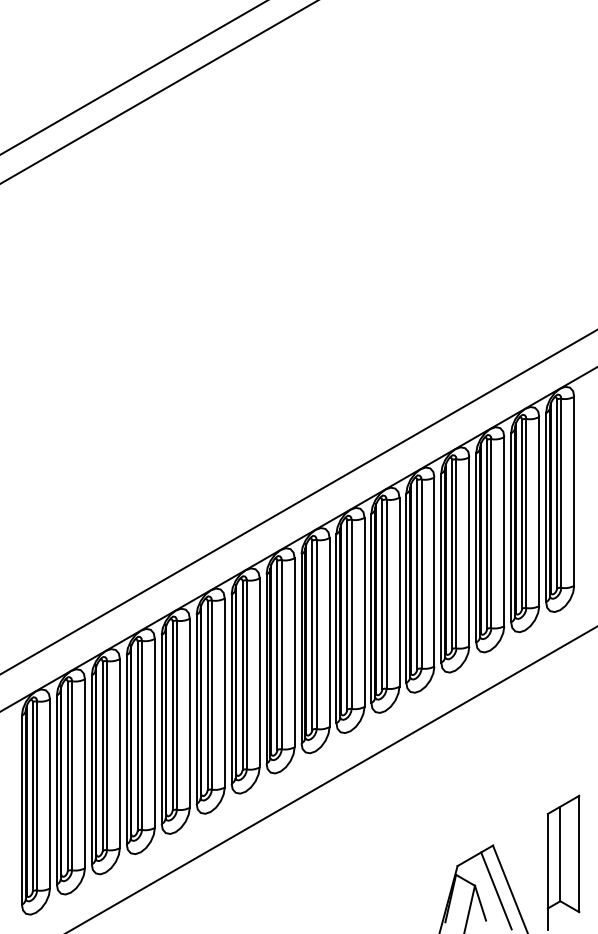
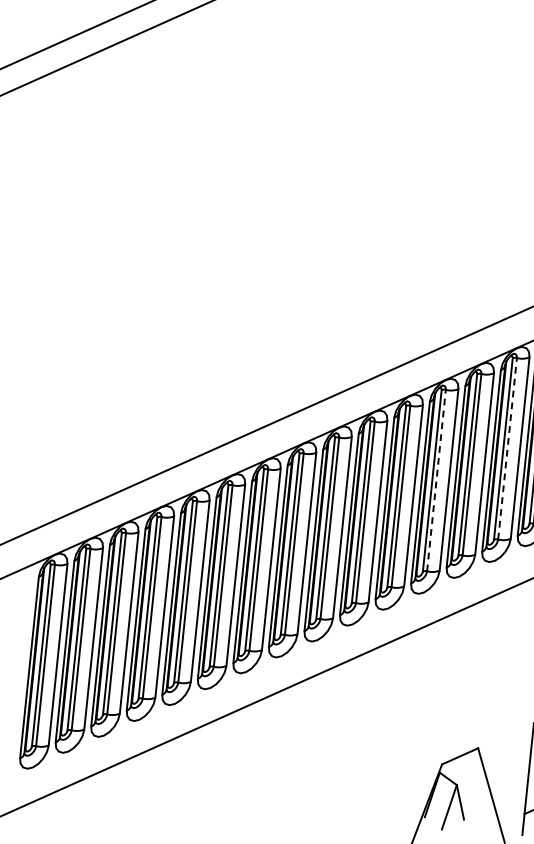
line: (491, 533) -> (507, 448), solid -> dashed
line: (421, 574) -> (436, 481), solid -> dashed
line: (496, 890) -> (477, 791), removed

